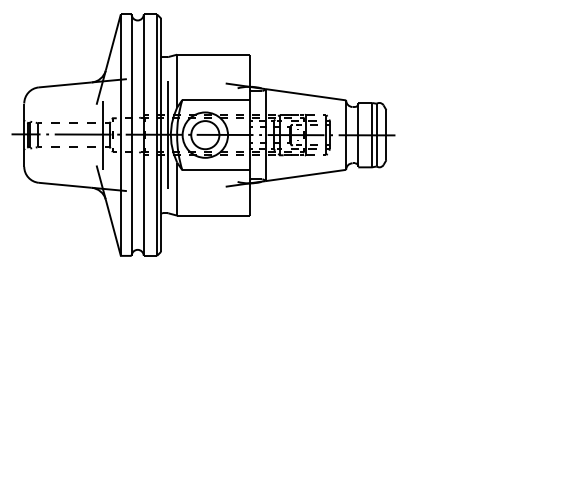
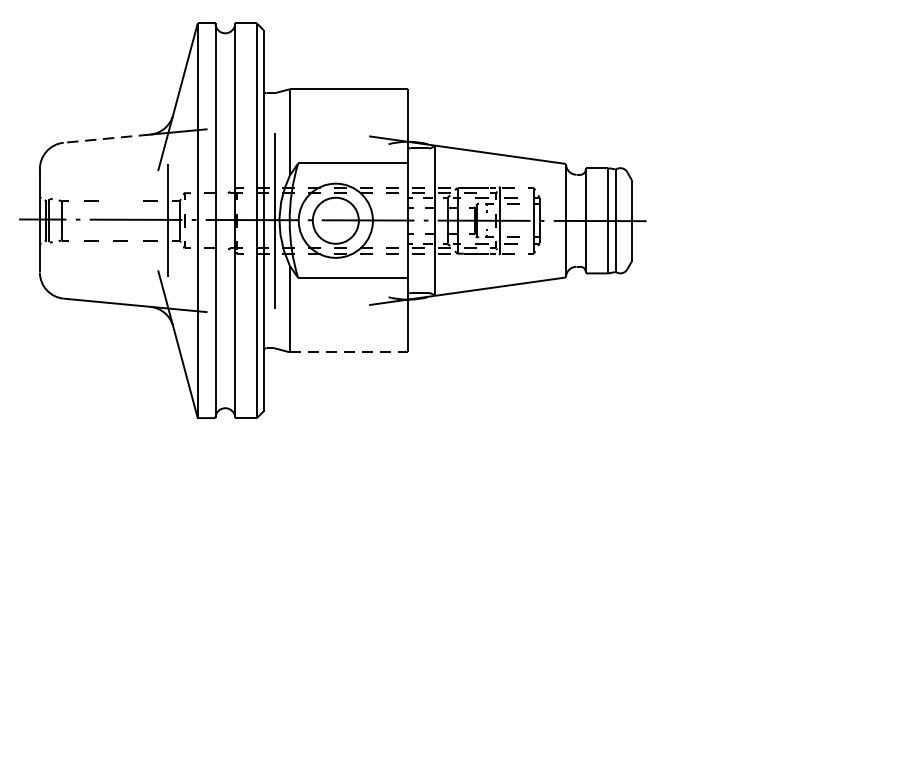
line: (65, 84) -> (107, 137), solid -> dashed
line: (73, 122) -> (120, 200), removed
line: (213, 215) -> (349, 352), solid -> dashed

